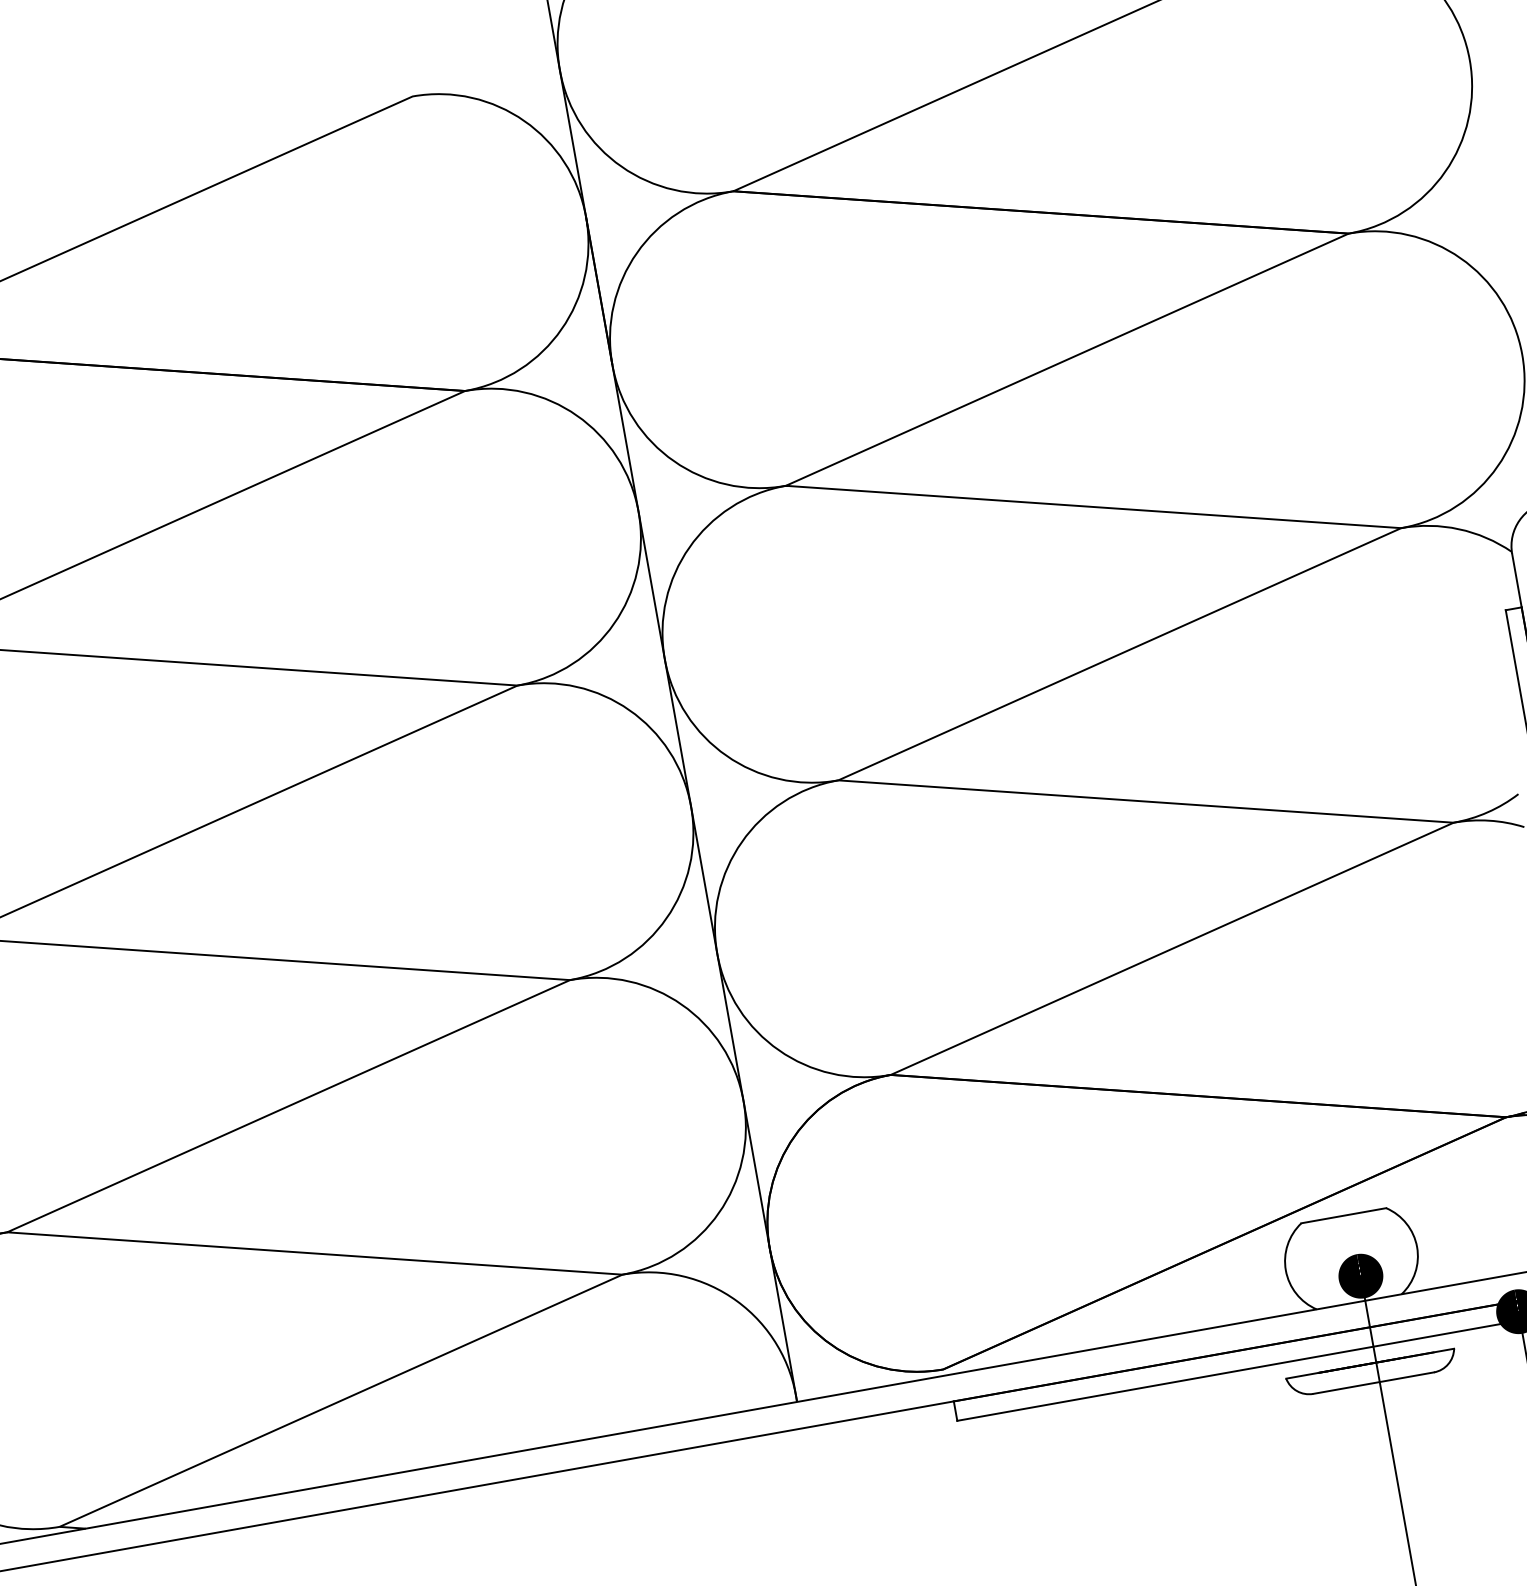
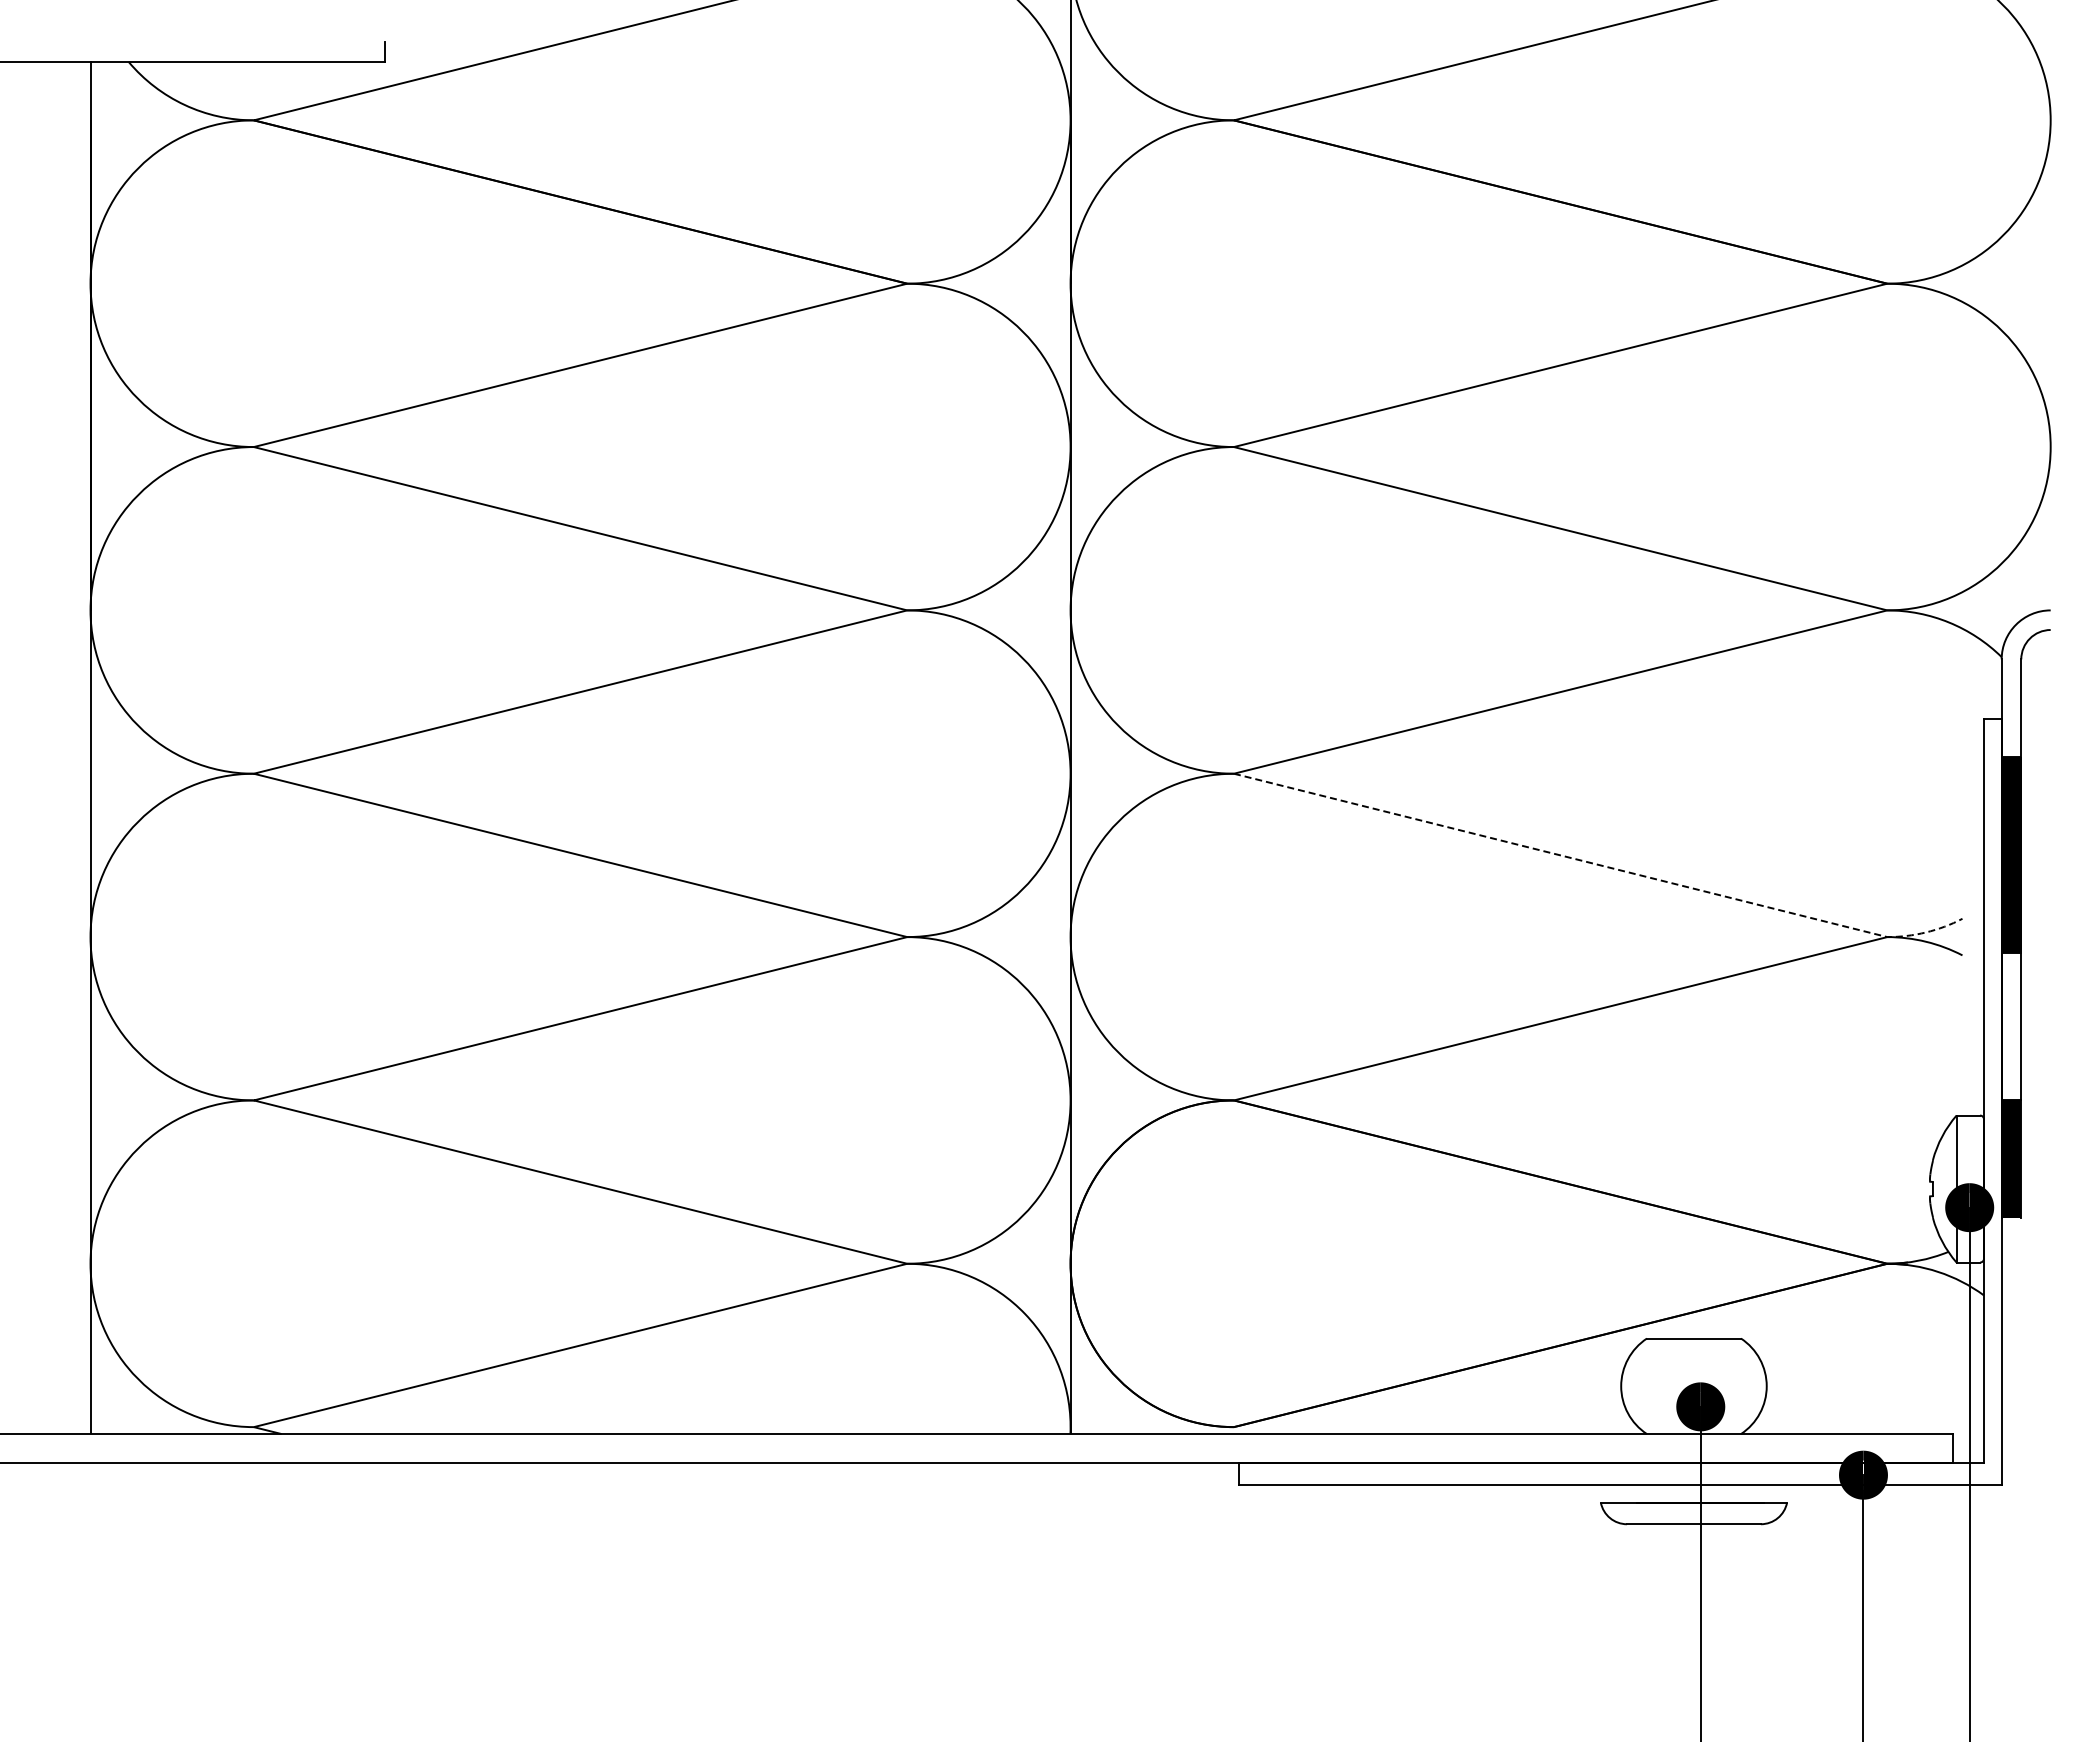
line: (1186, 804) -> (1603, 866), solid -> dashed

